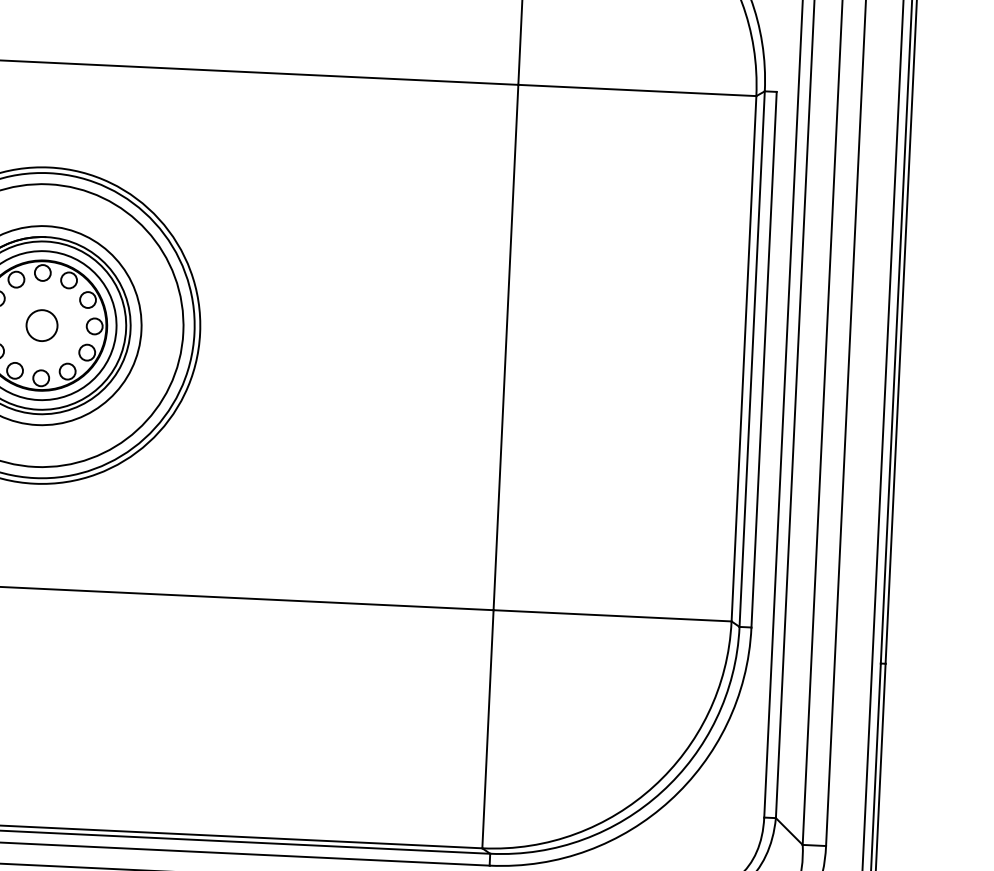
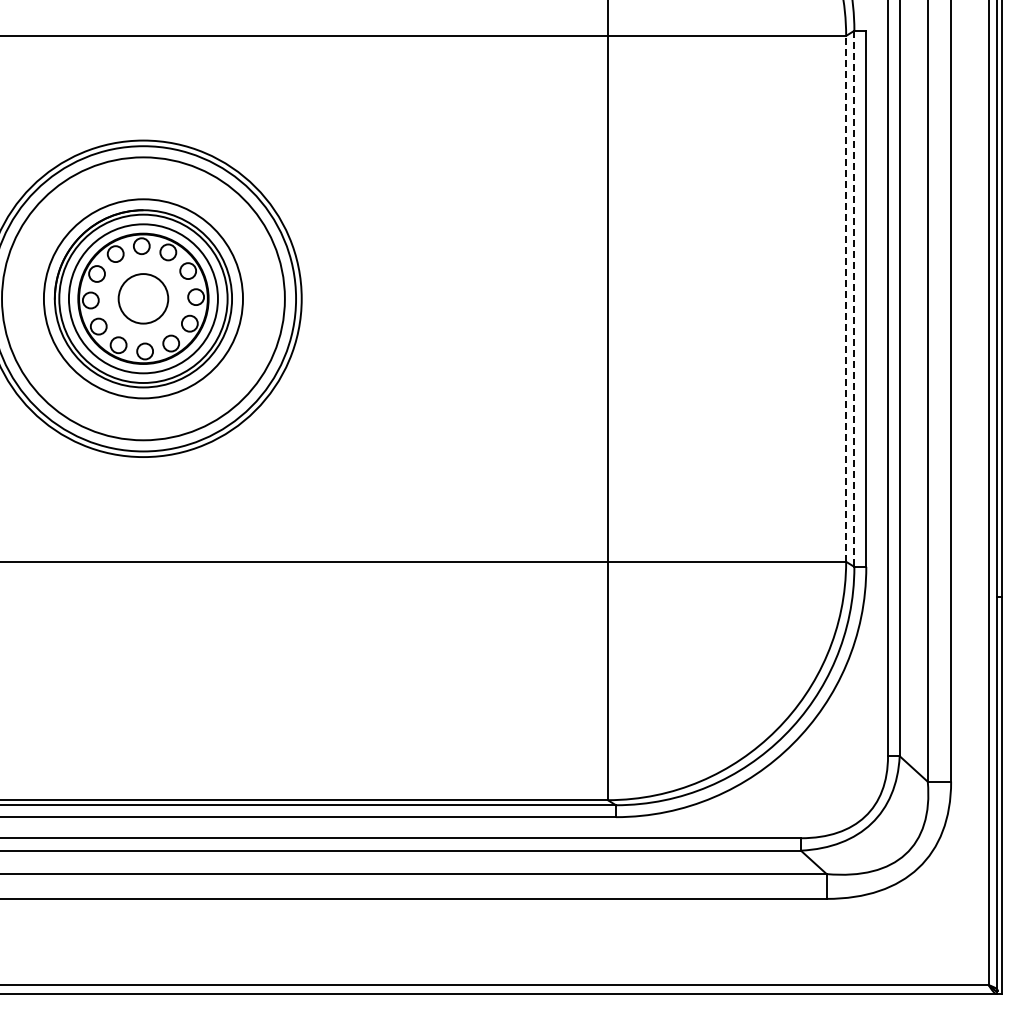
circle: (41, 325) -> (142, 298), size x1.6
line: (744, 358) -> (846, 298), solid -> dashed
line: (752, 359) -> (854, 299), solid -> dashed

